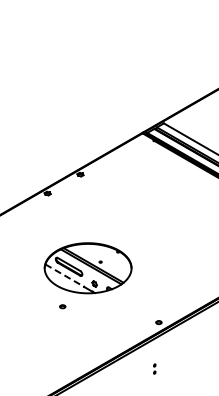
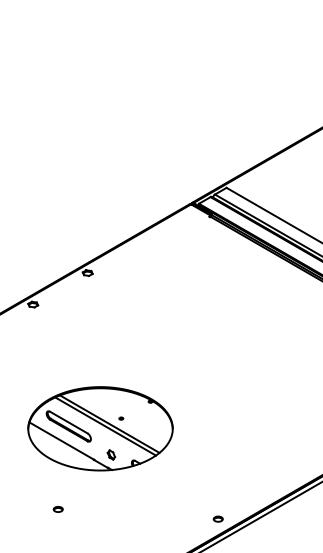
line: (64, 275) -> (61, 440), dashed -> solid
part: (62, 306) -> (57, 509), moved

